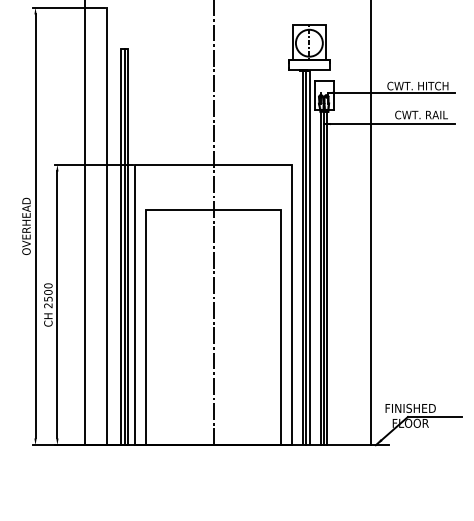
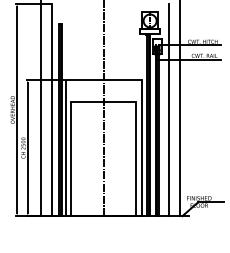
line: (349, 225) -> (169, 109), added

